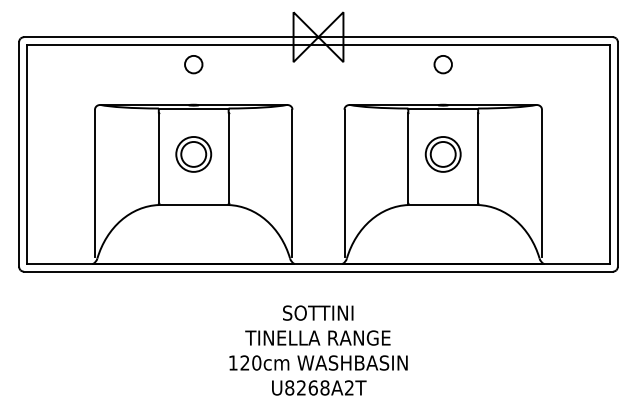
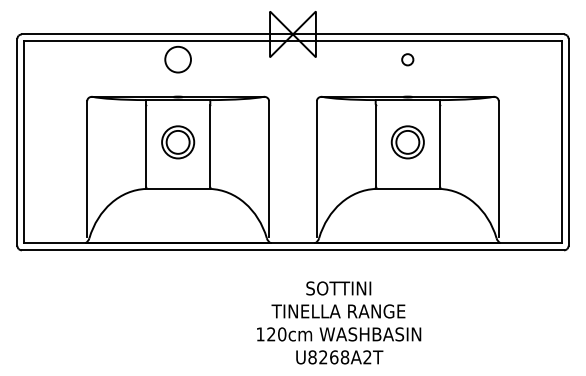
circle: (193, 64) -> (177, 59), size x1.6
circle: (442, 64) -> (407, 59), size x0.7
text: (318, 350) -> (339, 322), moved

